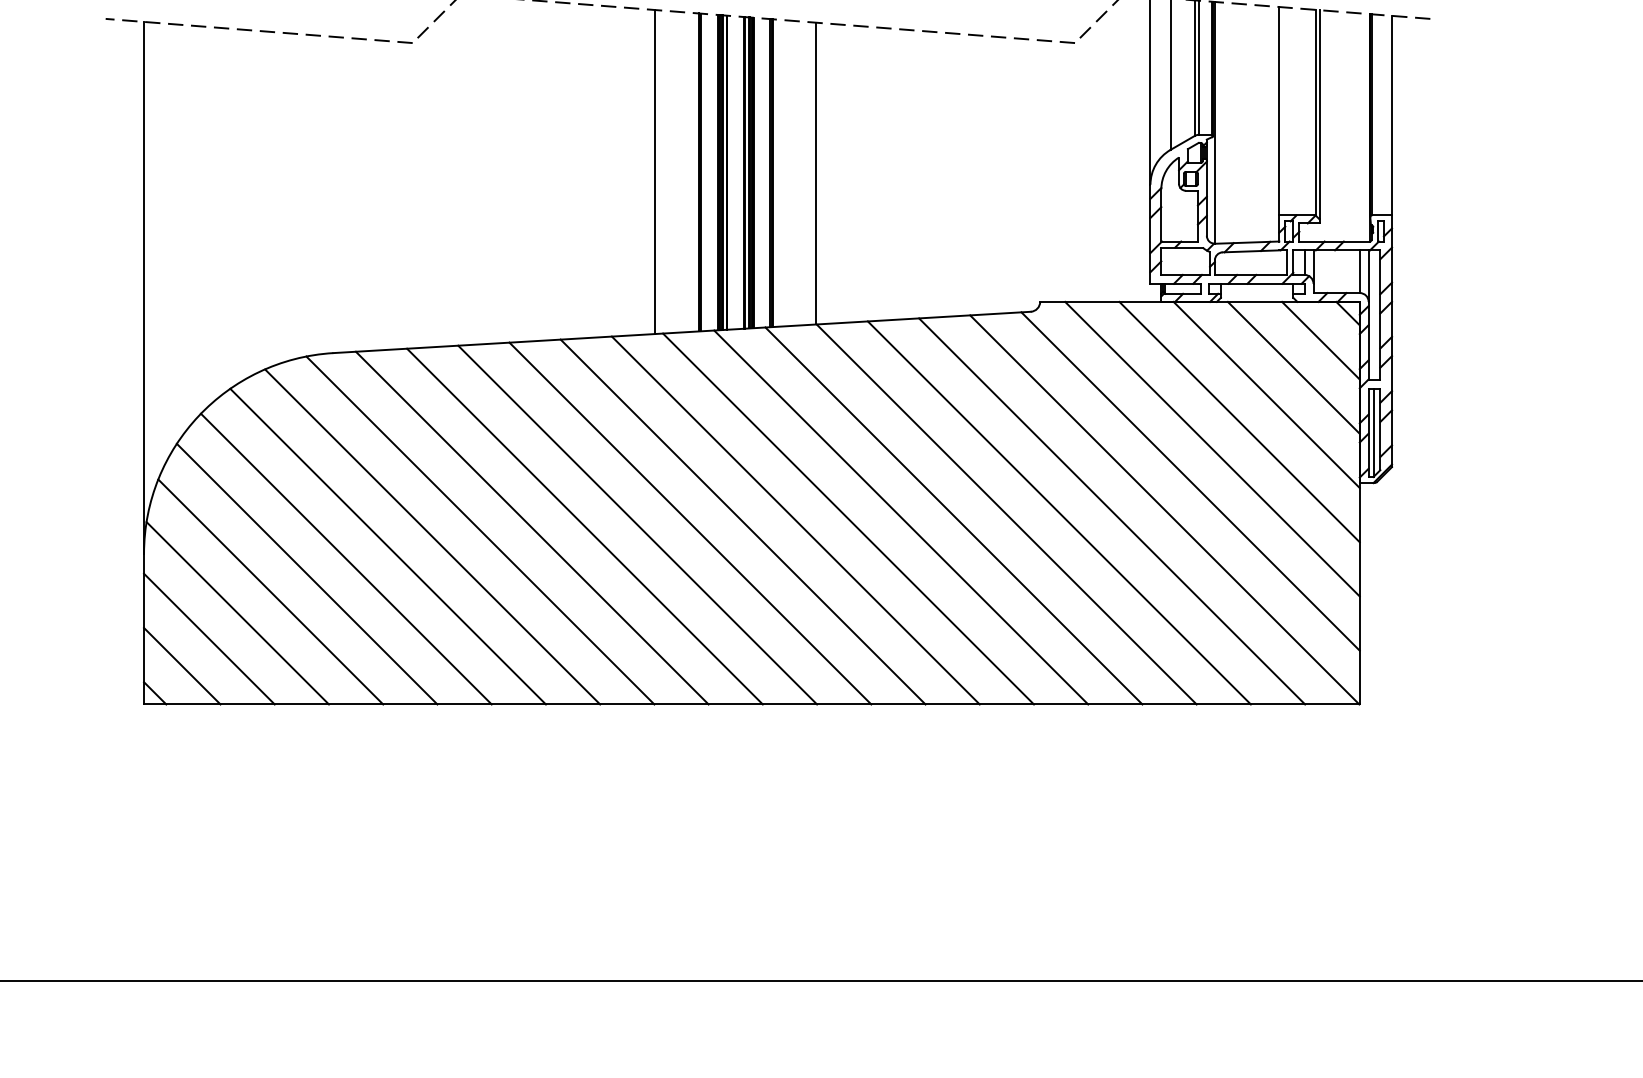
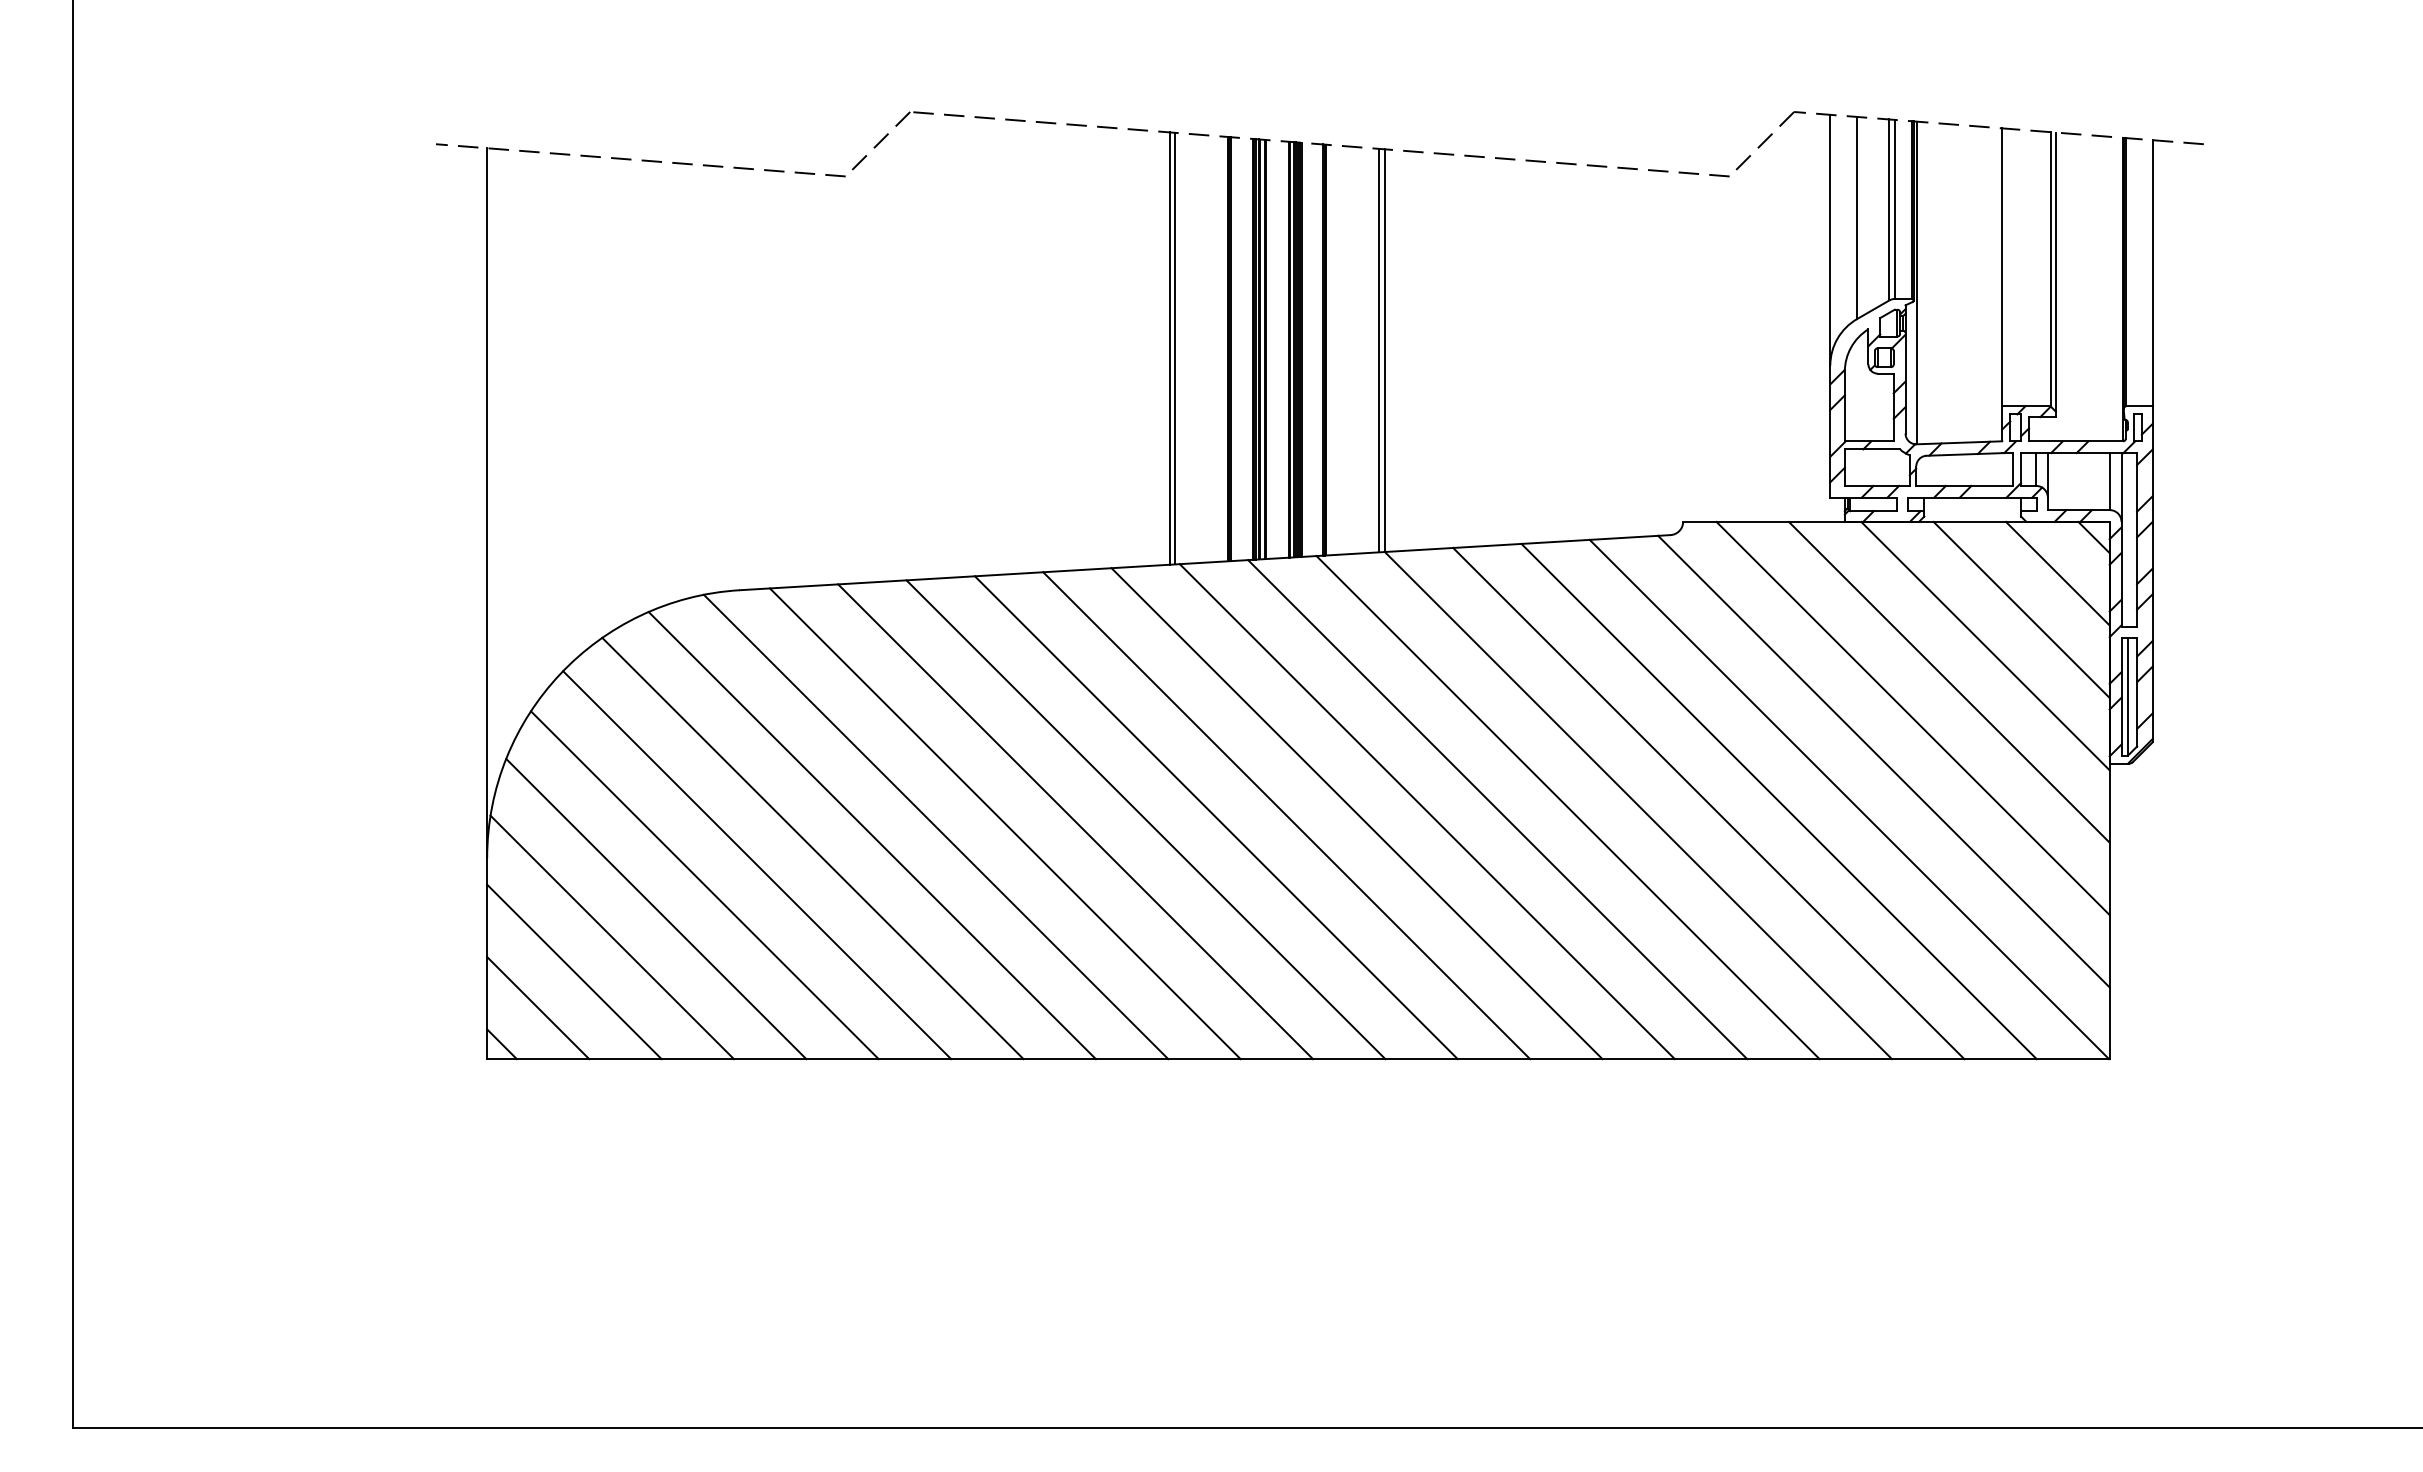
line: (659, 171) -> (1175, 348), added
line: (812, 173) -> (1379, 350), added

